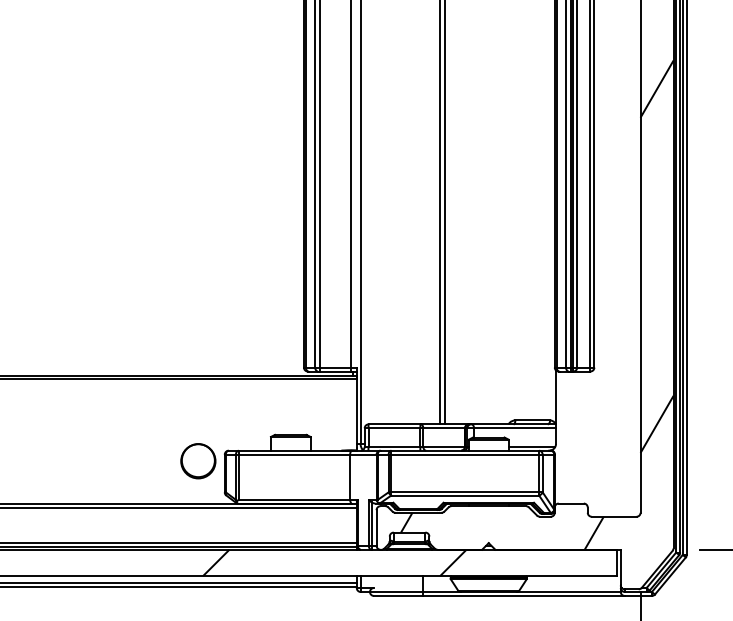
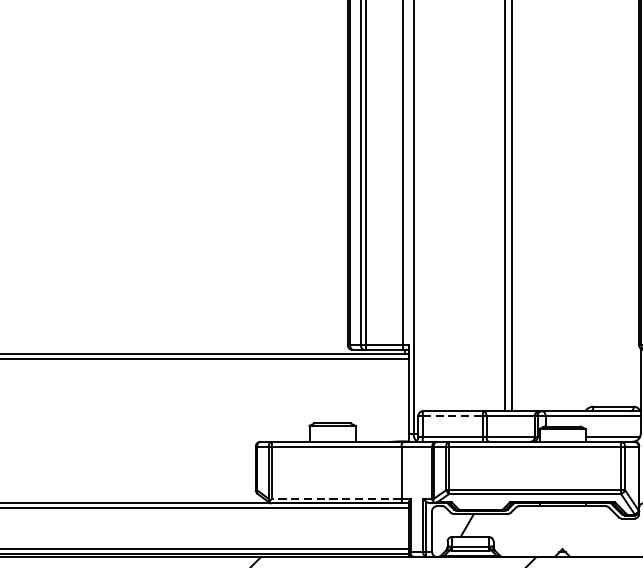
line: (394, 428) -> (453, 416), solid -> dashed
circle: (198, 461) -> (225, 454), removed
line: (294, 499) -> (336, 498), solid -> dashed

